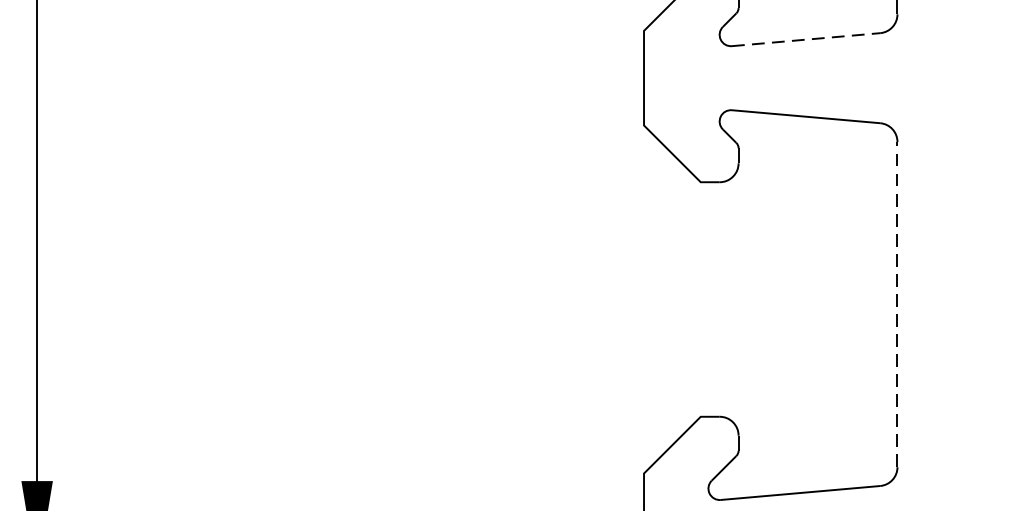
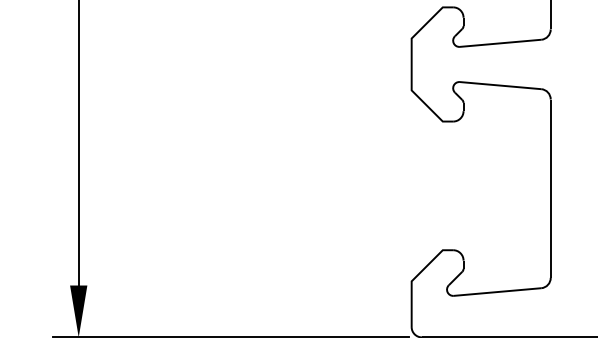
line: (805, 39) -> (500, 43), dashed -> solid
line: (897, 304) -> (550, 188), dashed -> solid

